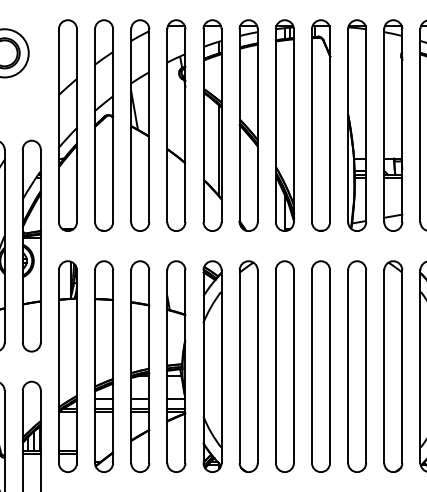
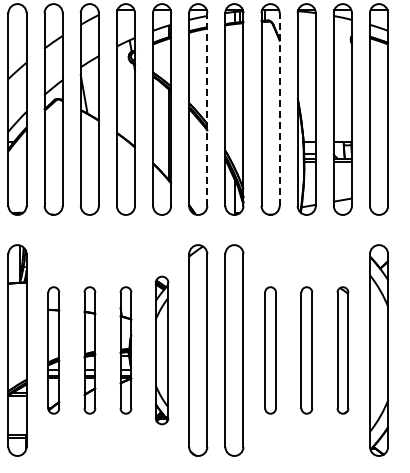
line: (257, 125) -> (207, 109), solid -> dashed
line: (330, 125) -> (280, 109), solid -> dashed
part: (104, 366) -> (54, 350), size x0.6
part: (140, 366) -> (90, 350), size x0.6
part: (176, 366) -> (126, 350), size x0.6
part: (212, 366) -> (162, 350), size x0.7
part: (320, 366) -> (270, 350), size x0.6
part: (357, 366) -> (307, 350), size x0.6
part: (393, 366) -> (343, 350), size x0.6

